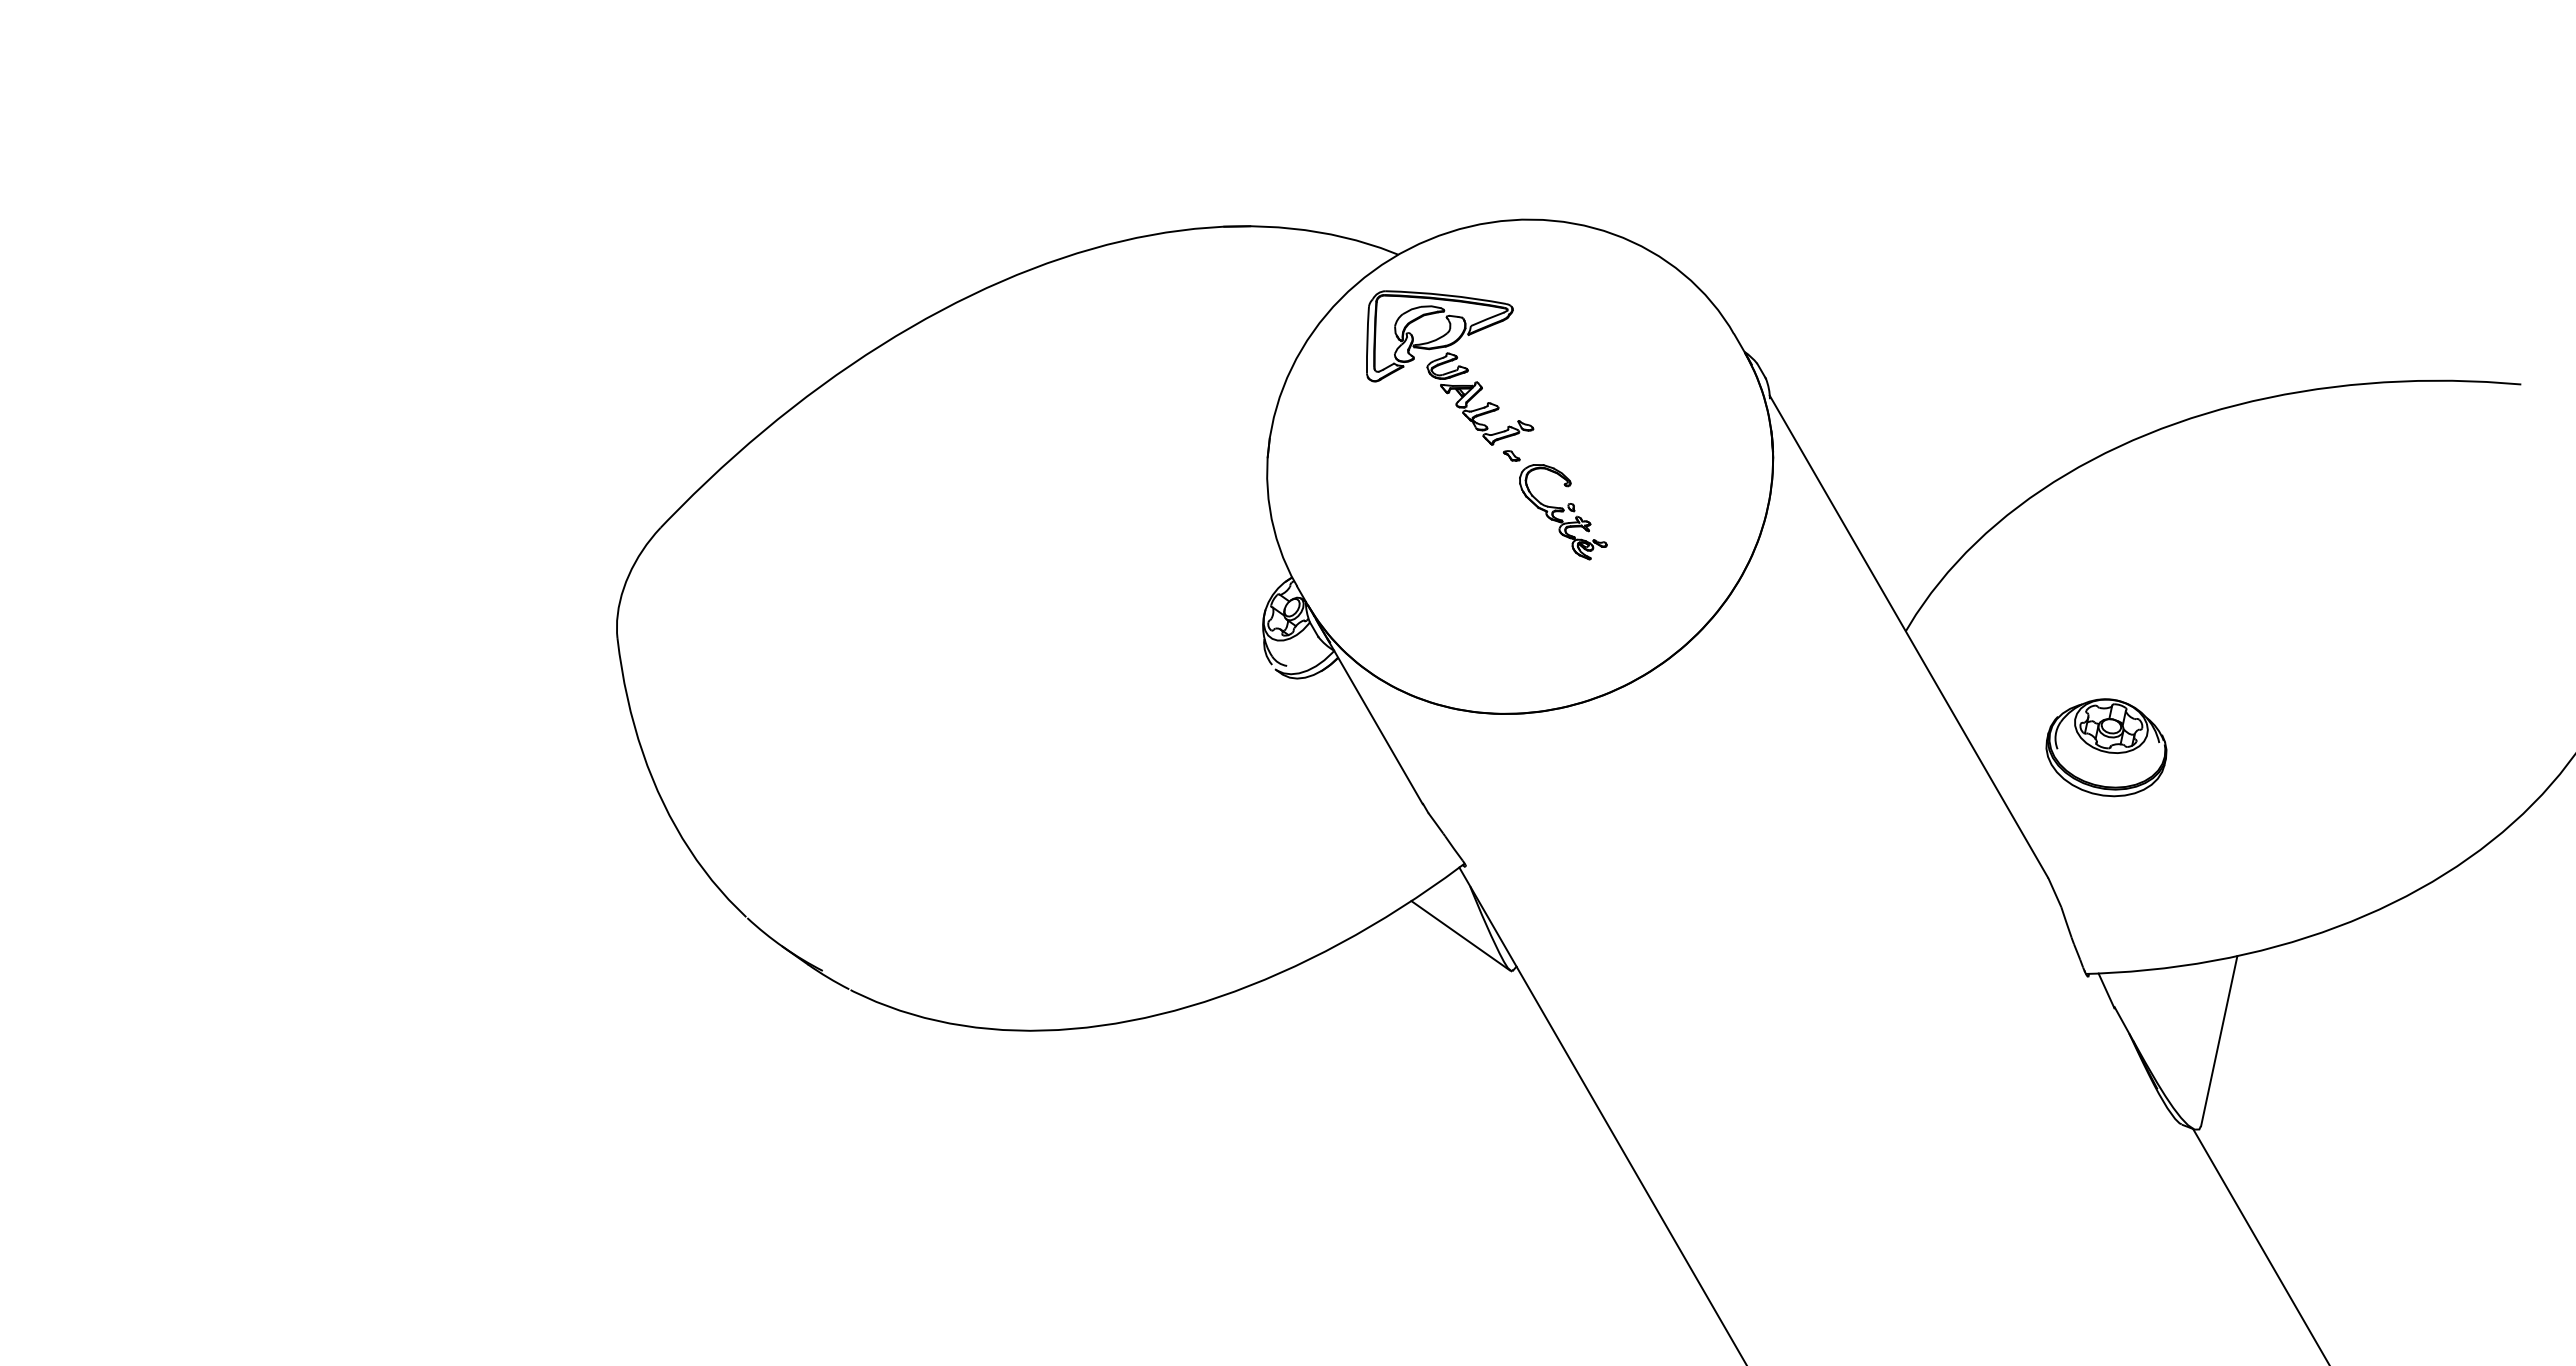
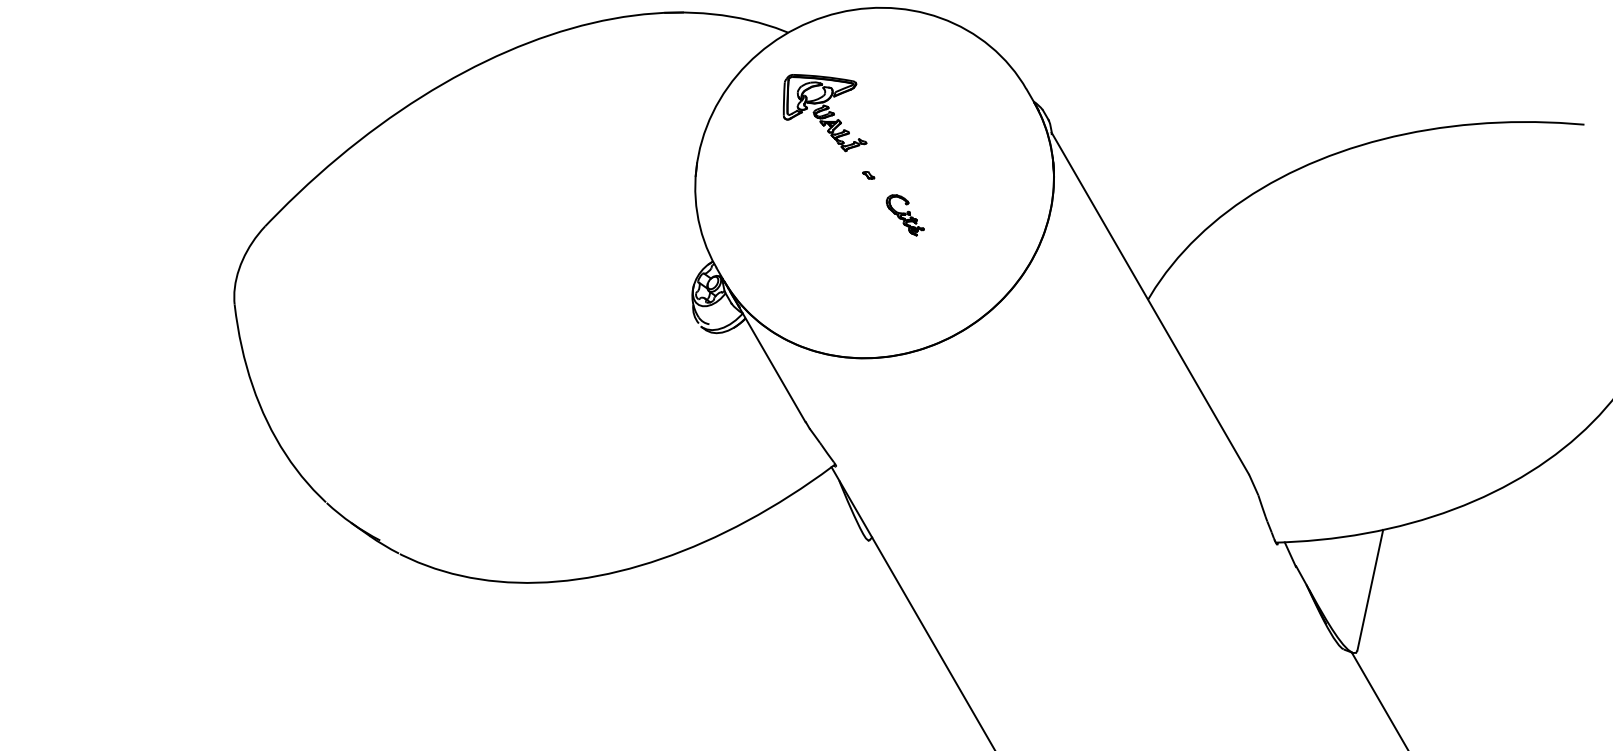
part: (1450, 367) -> (825, 112), size x0.7
part: (1563, 512) -> (905, 215), size x0.6
part: (2106, 747) -> (1290, 382), removed
line: (1460, 935) -> (832, 515), removed

